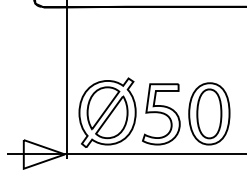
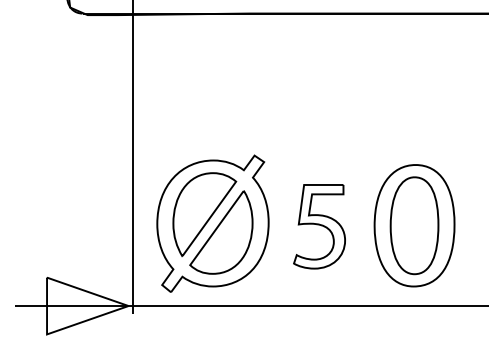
part: (161, 114) -> (319, 226), size x0.7

